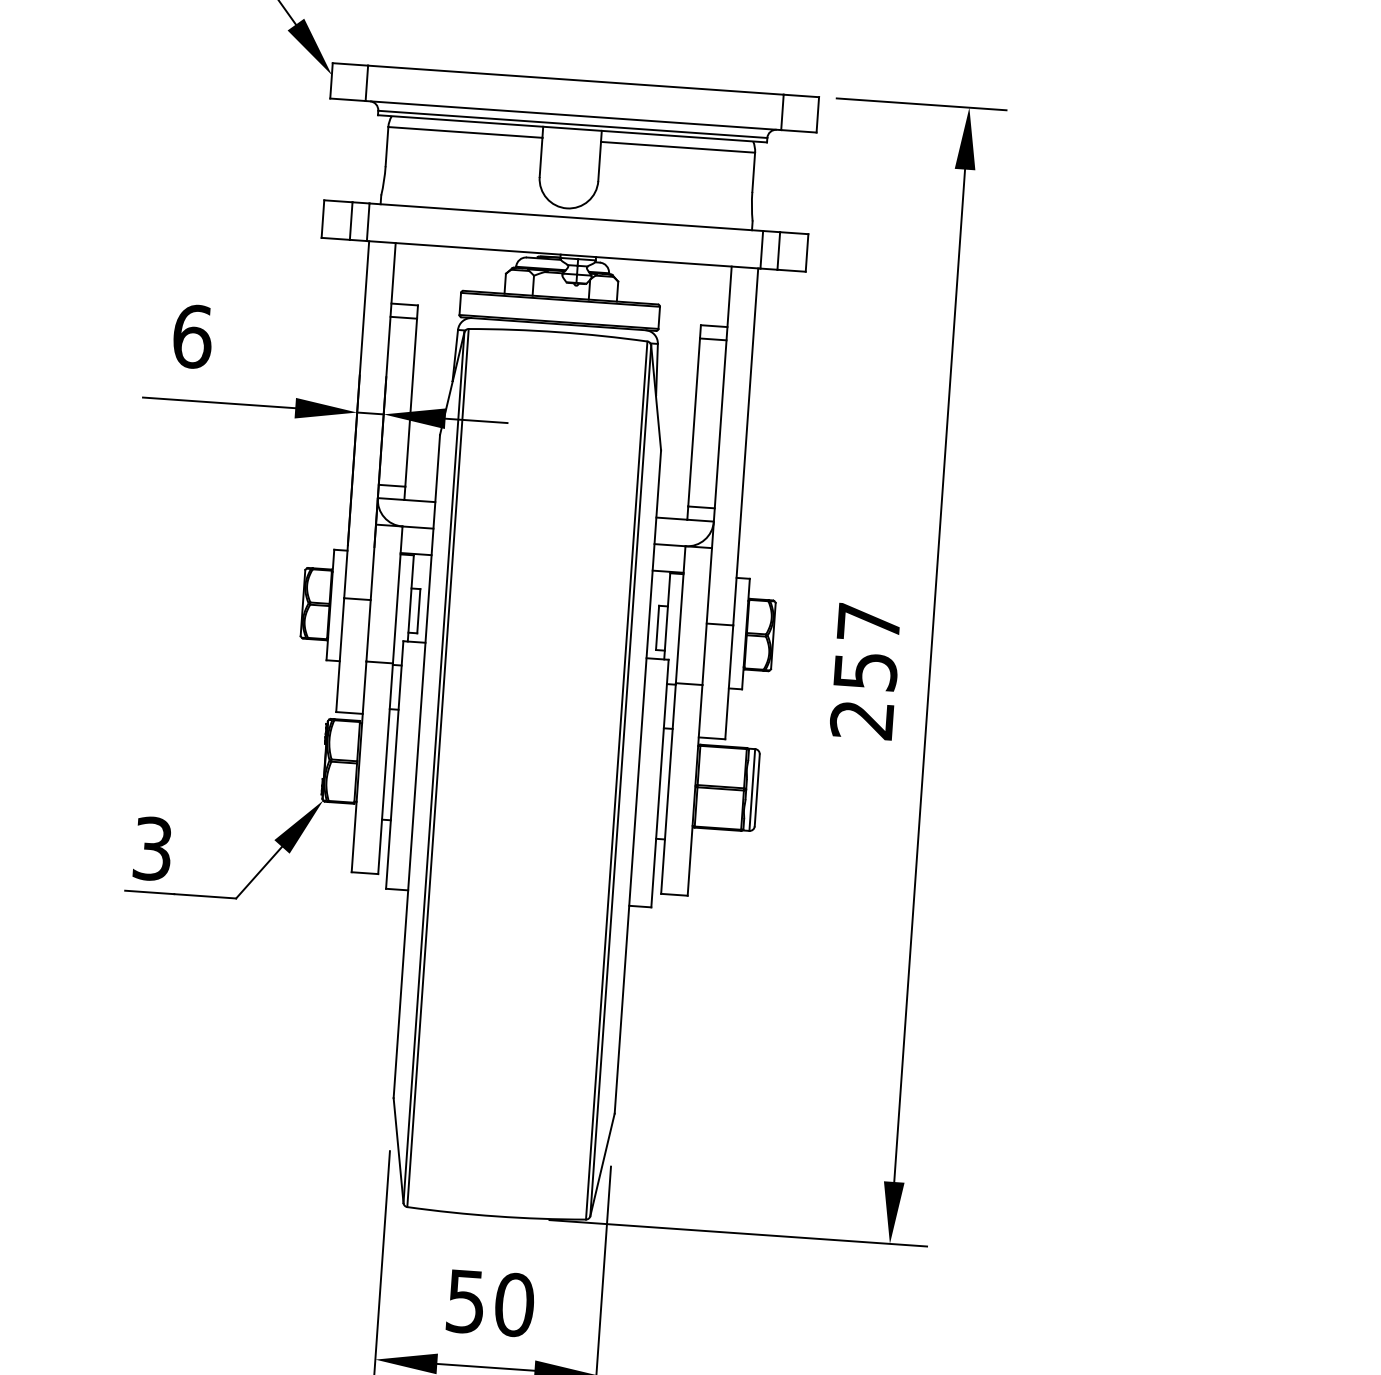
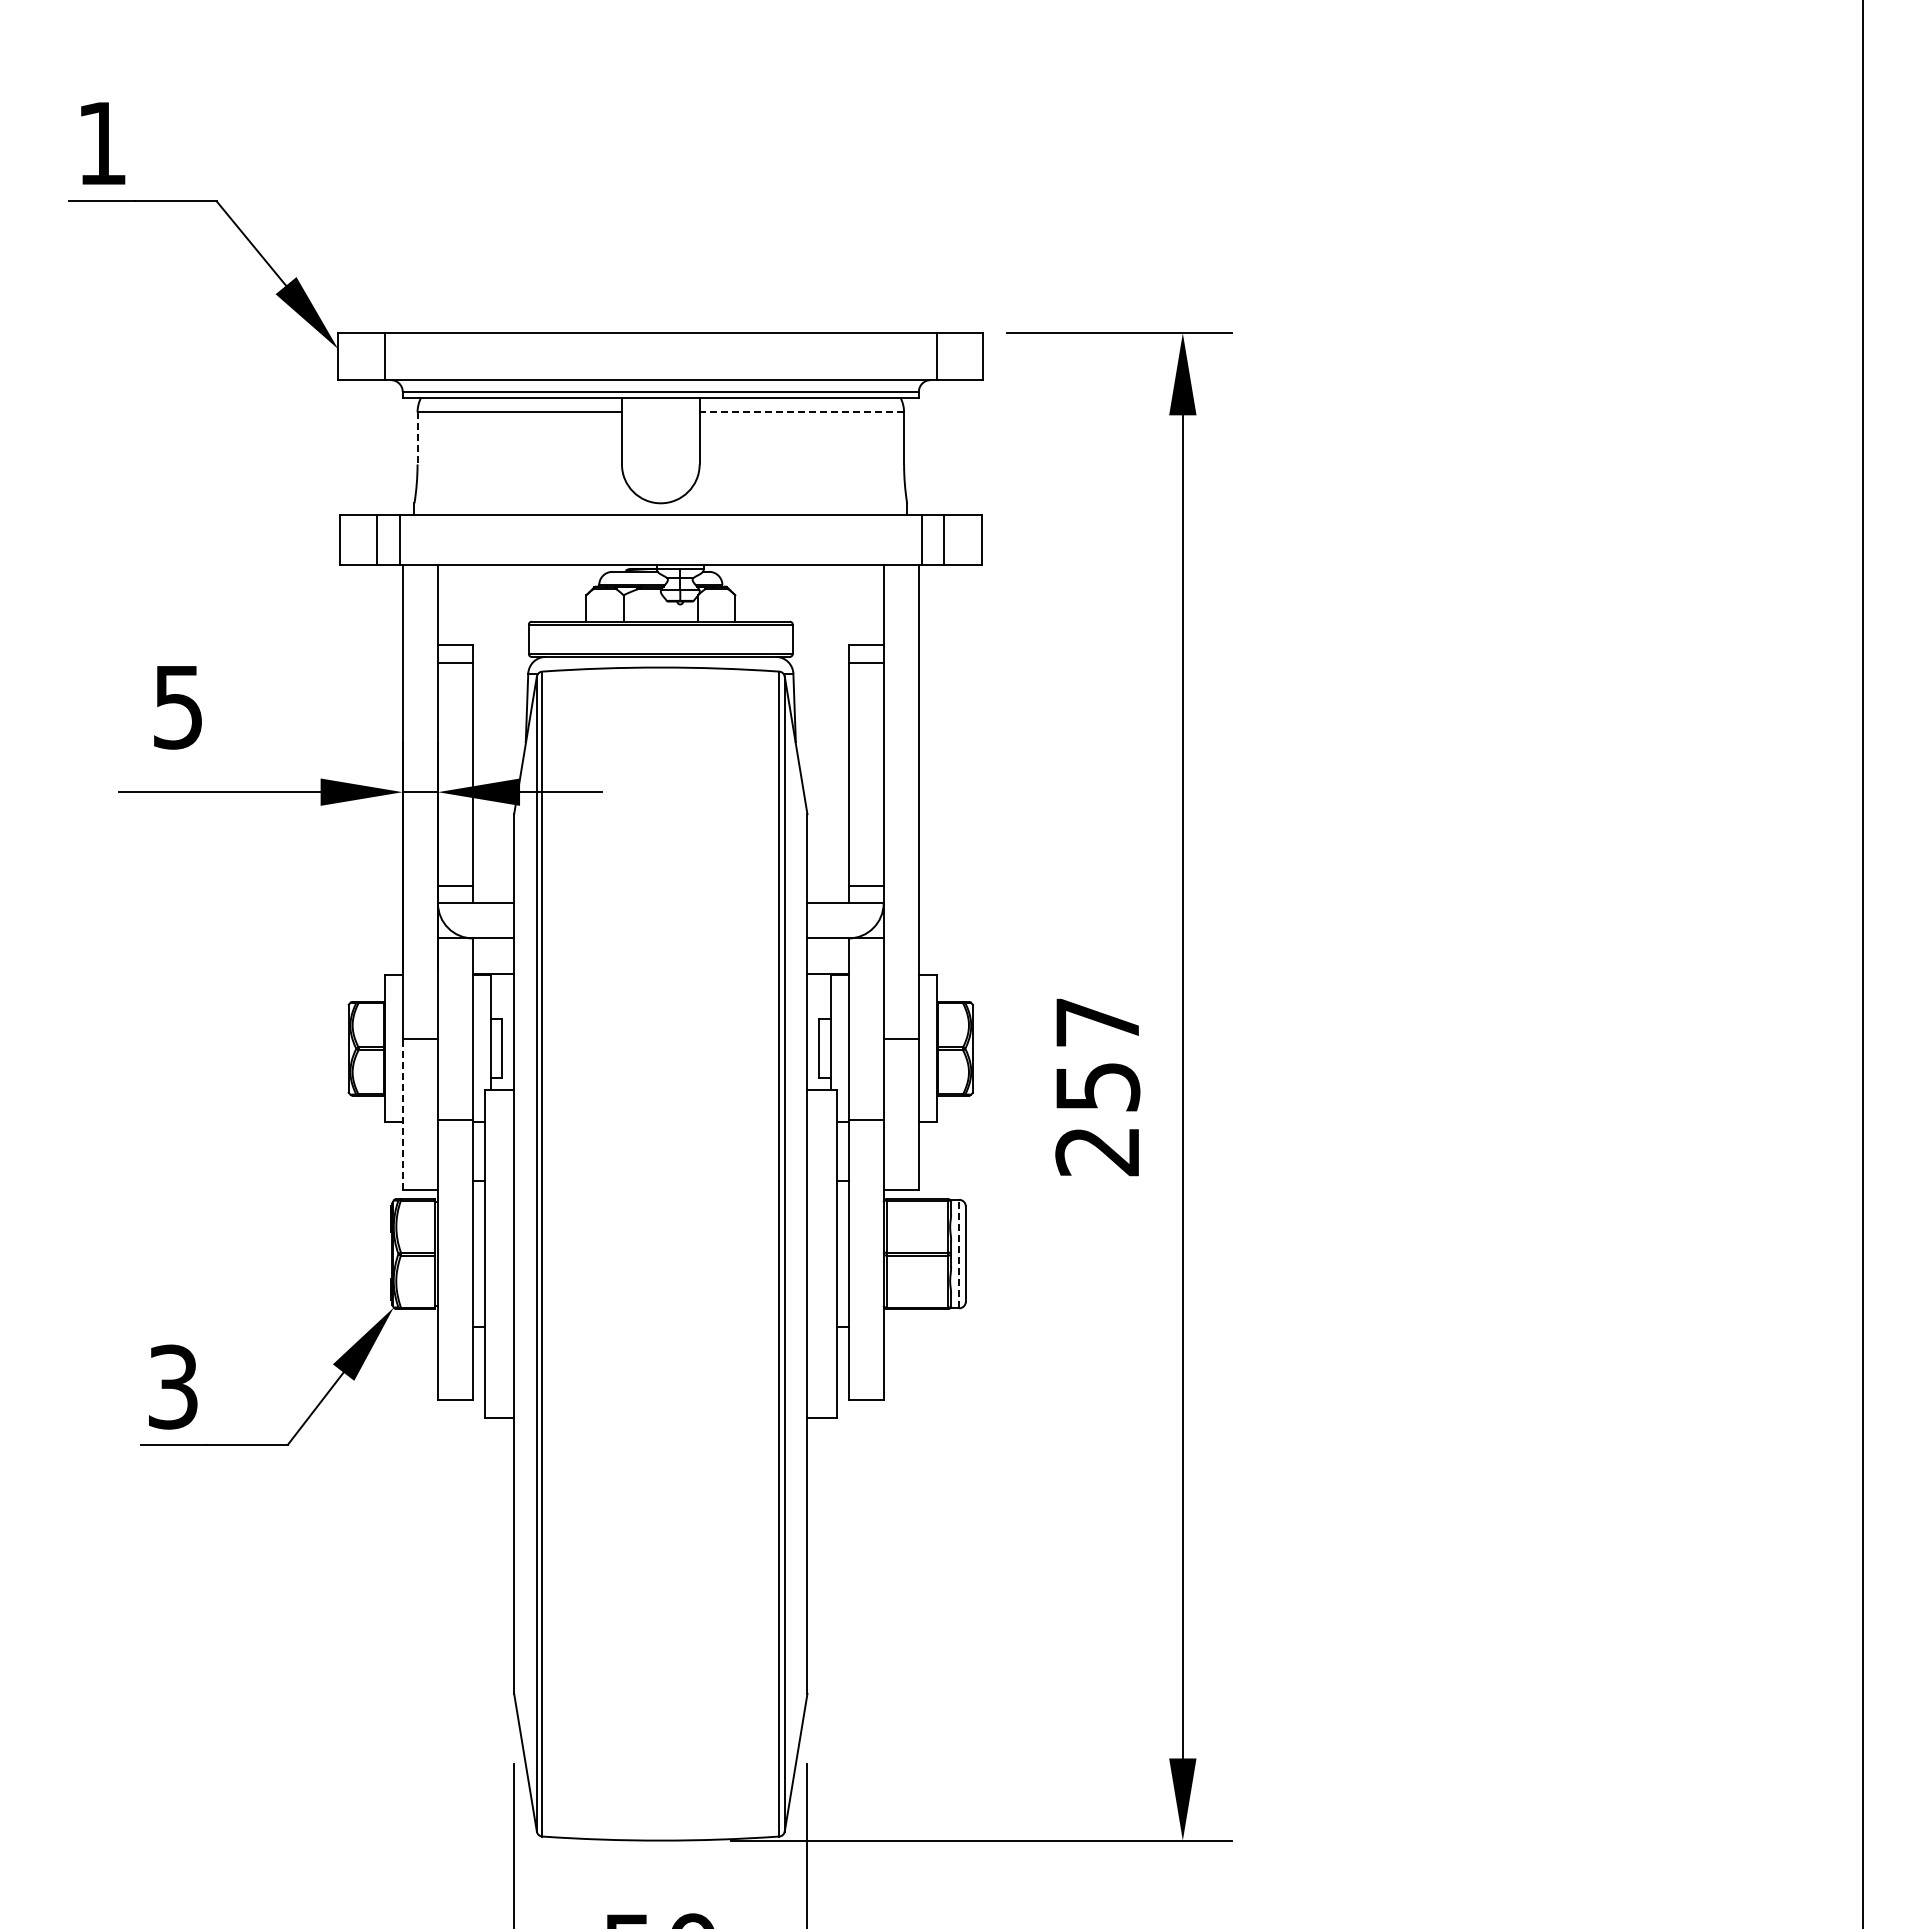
line: (386, 146) -> (417, 438), solid -> dashed
line: (677, 147) -> (801, 412), solid -> dashed
text: (192, 336) -> (178, 706), 6 -> 5
line: (340, 655) -> (402, 1114), solid -> dashed
line: (752, 789) -> (959, 1253), solid -> dashed

